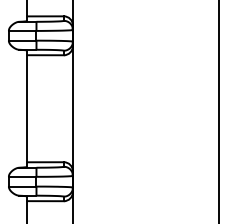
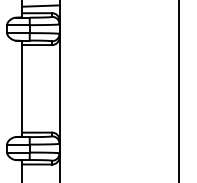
line: (50, 7) -> (41, 5), added

